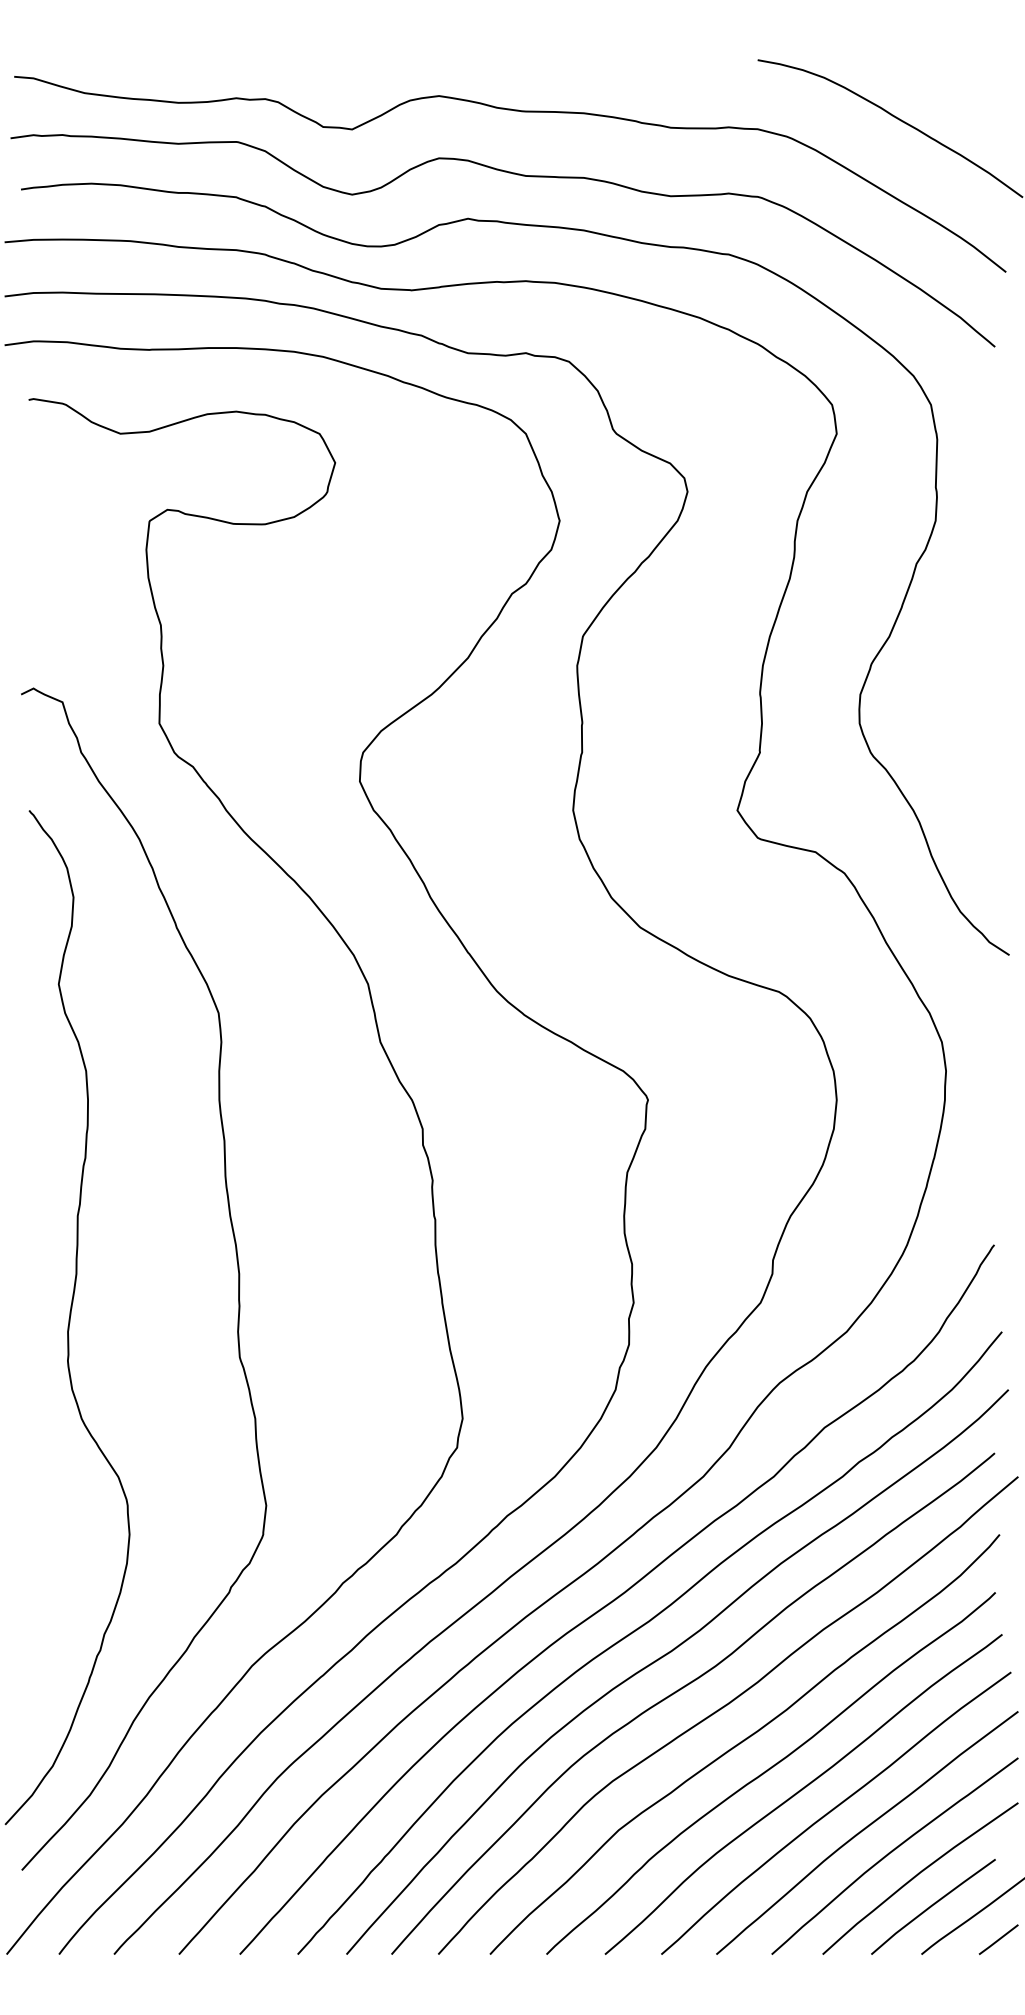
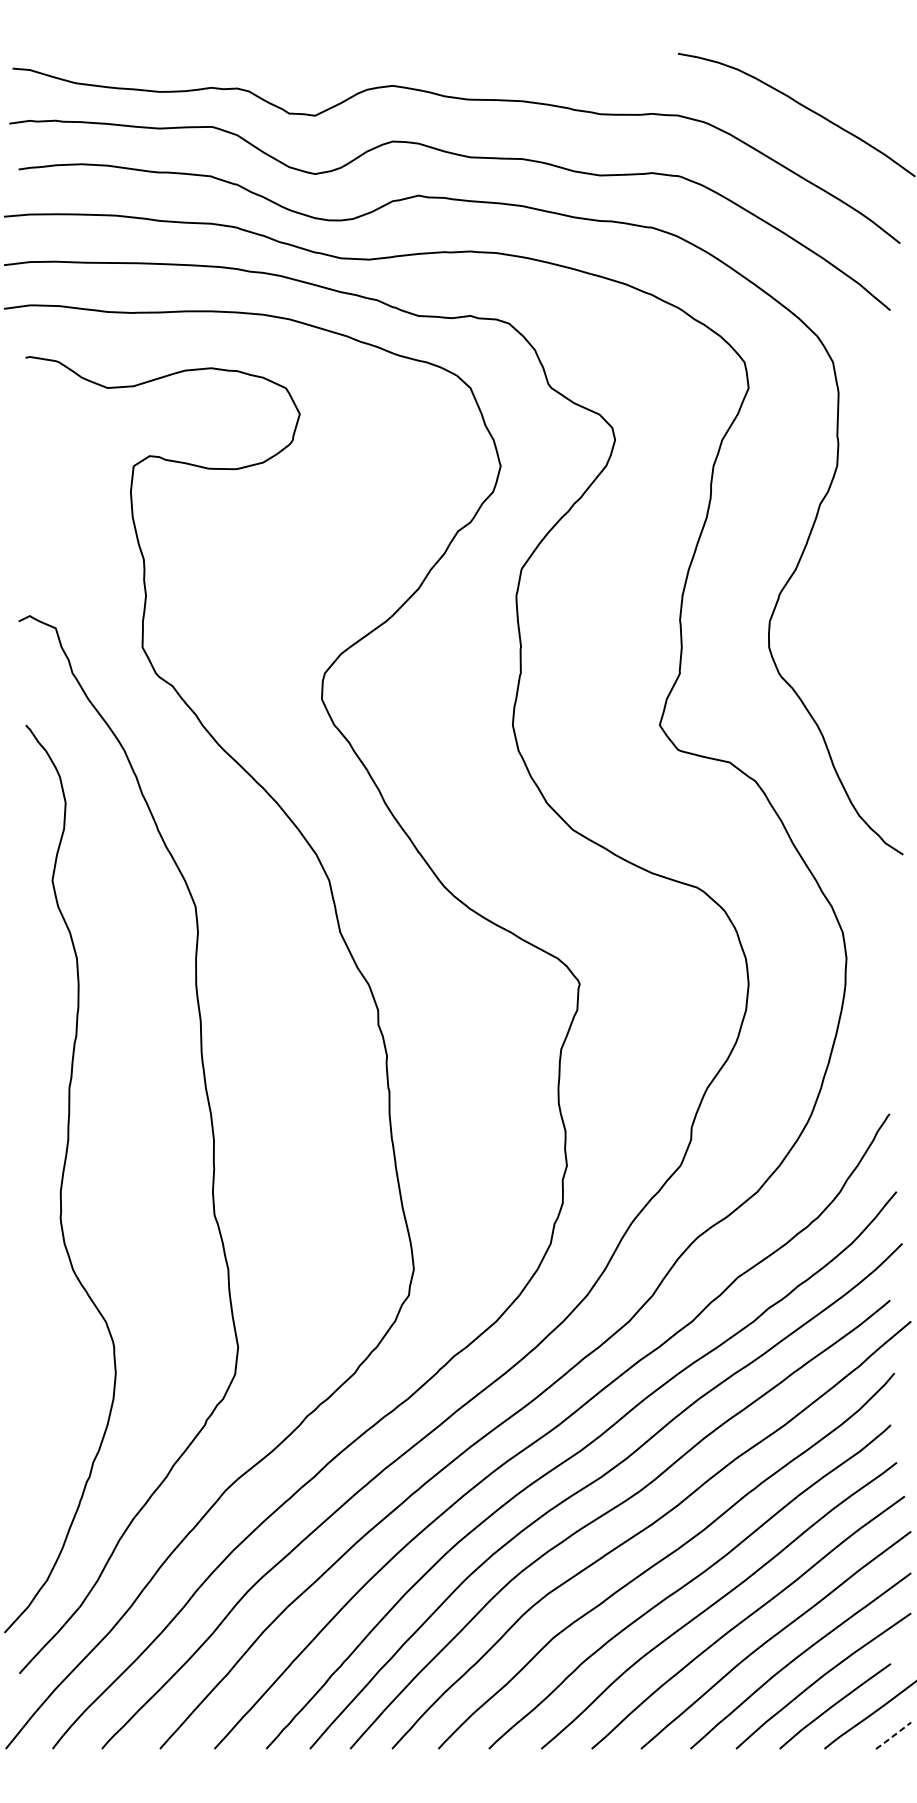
line: (998, 1939) -> (893, 1735), solid -> dashed

